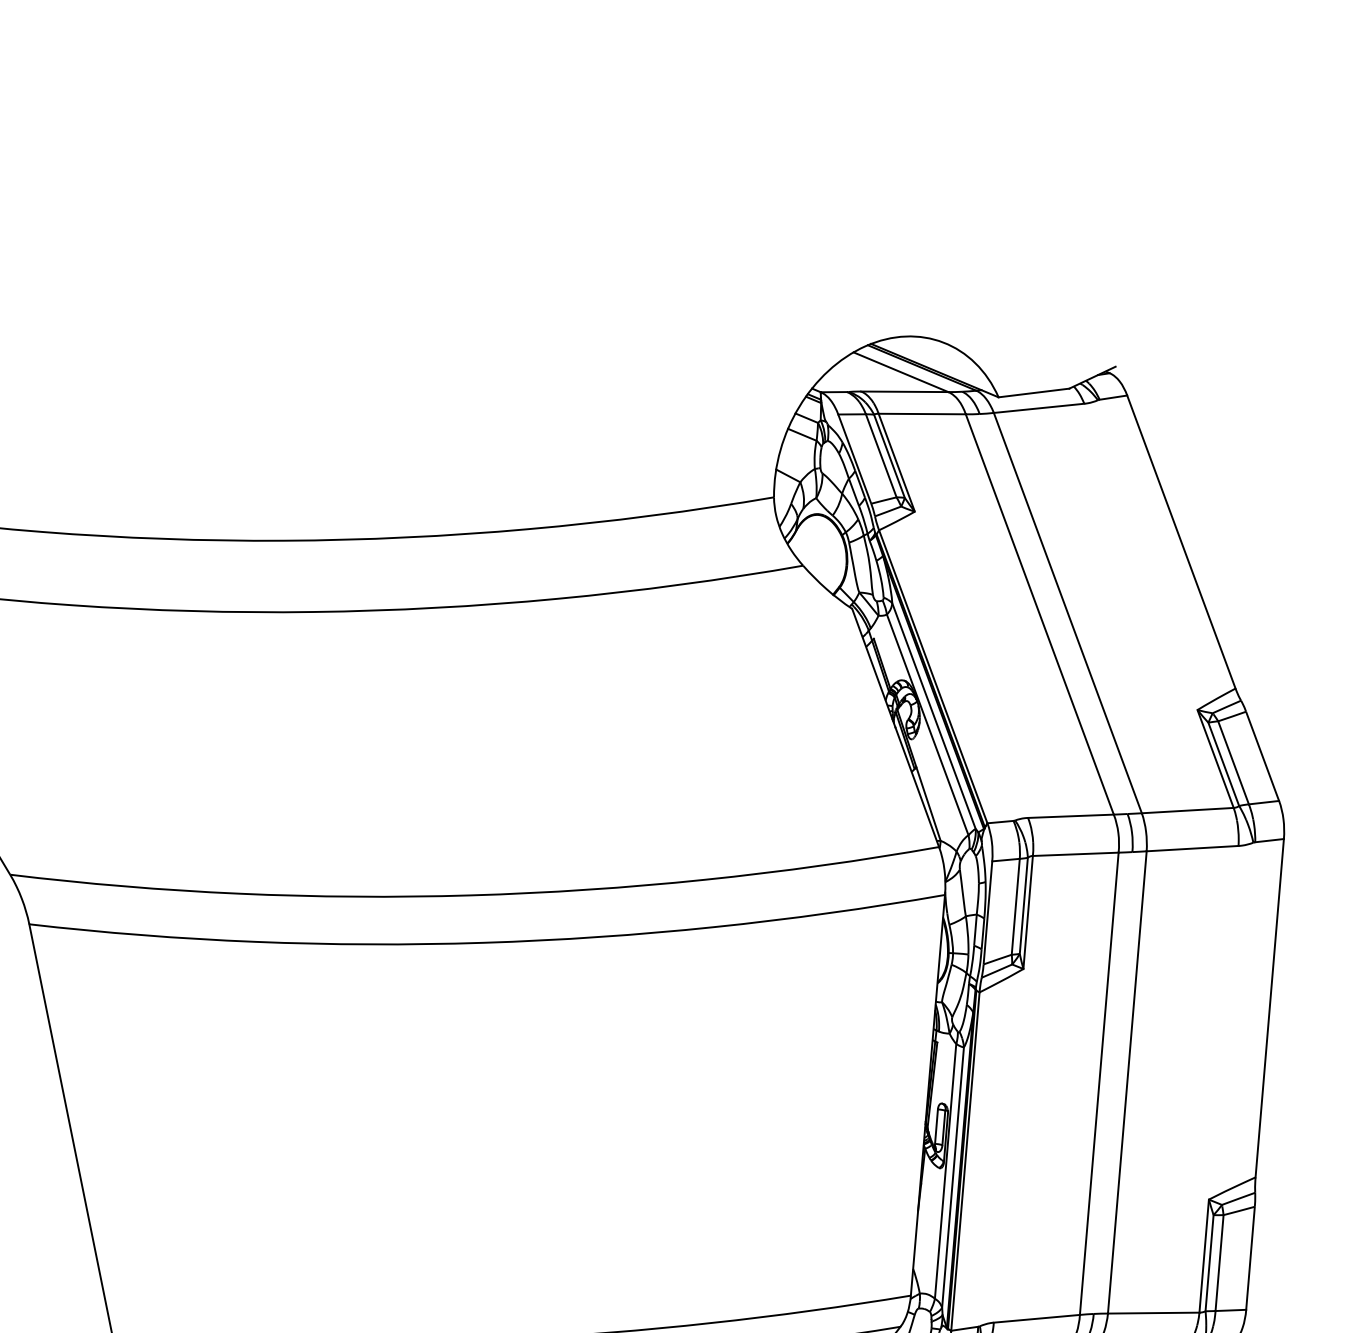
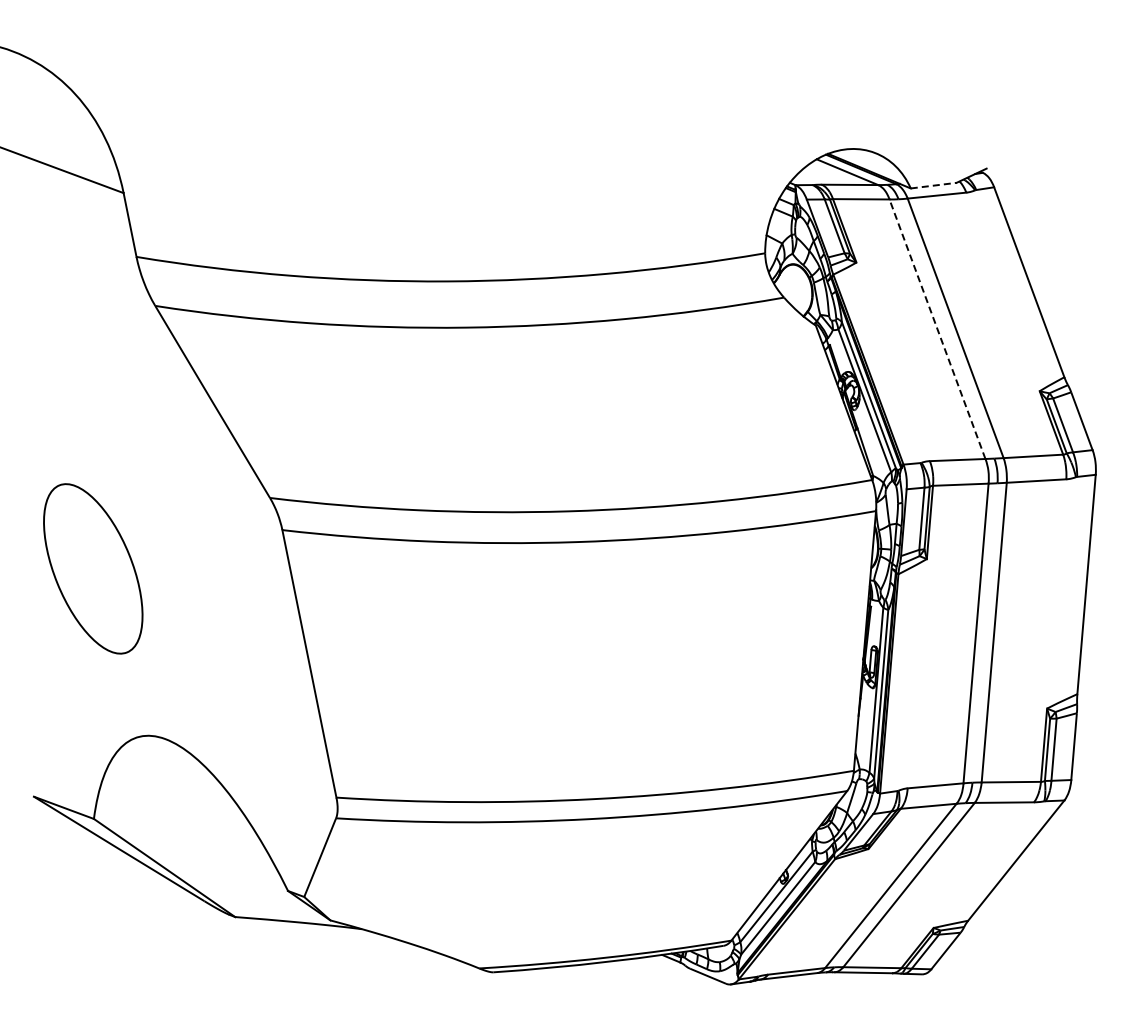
line: (1035, 392) -> (934, 185), solid -> dashed
line: (1039, 613) -> (937, 328), solid -> dashed

